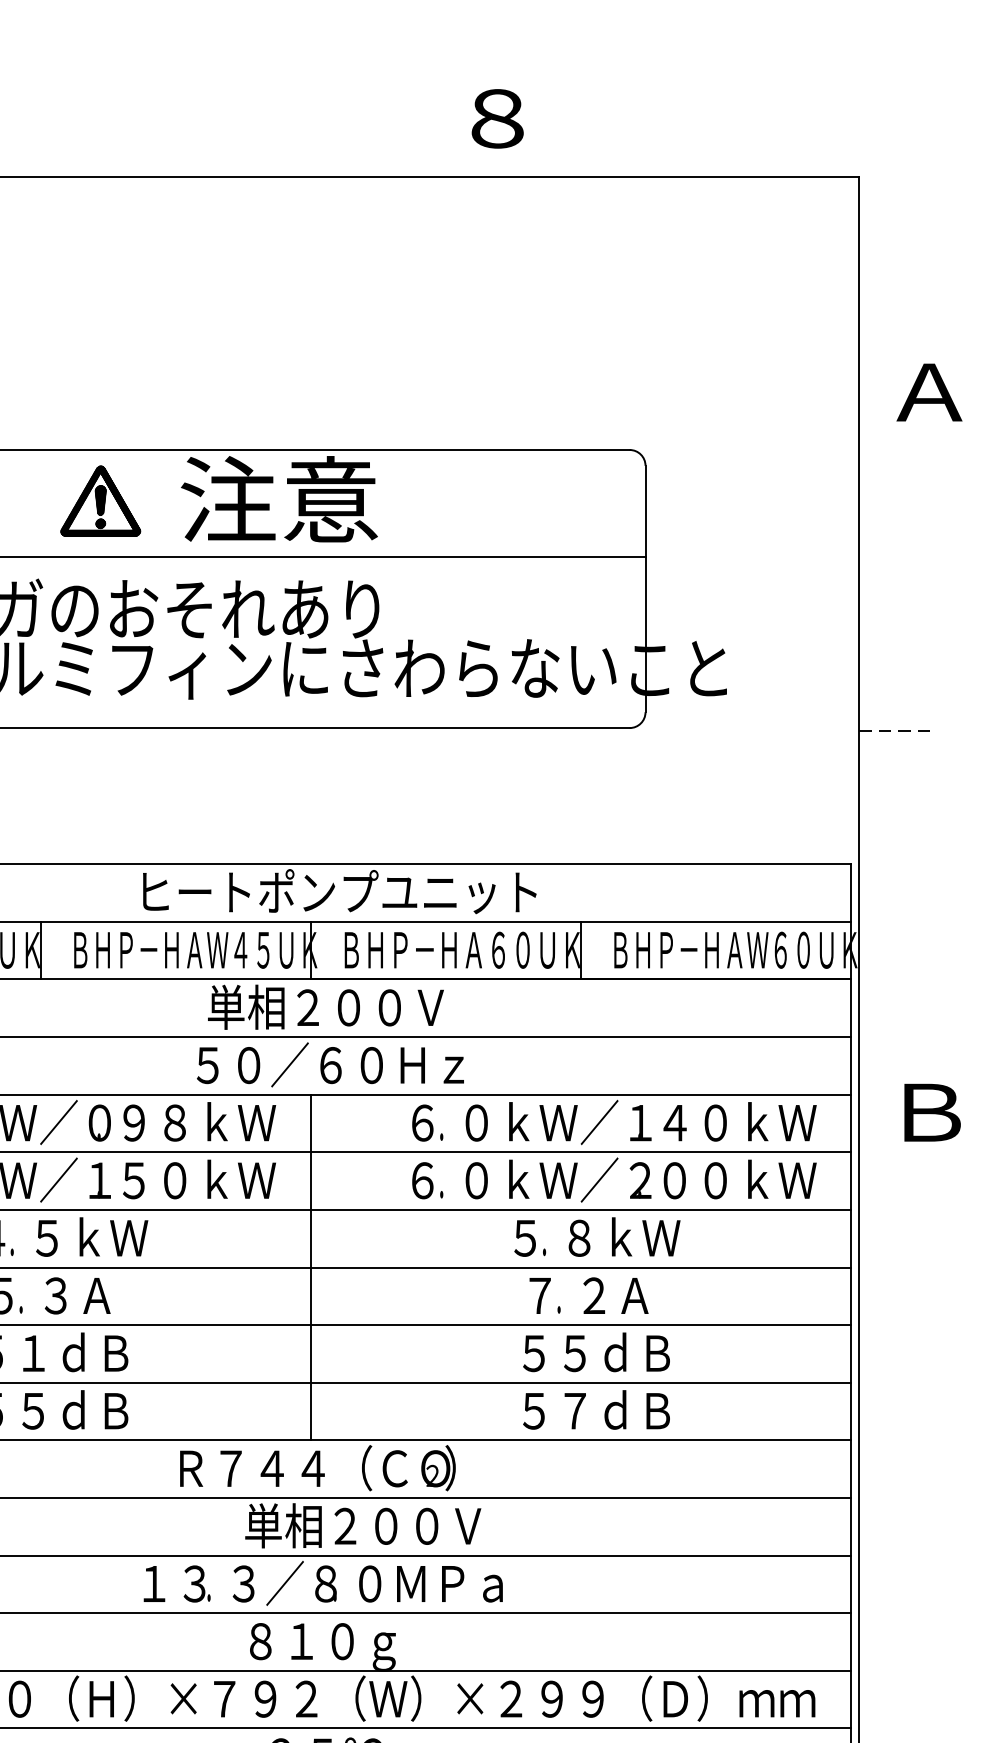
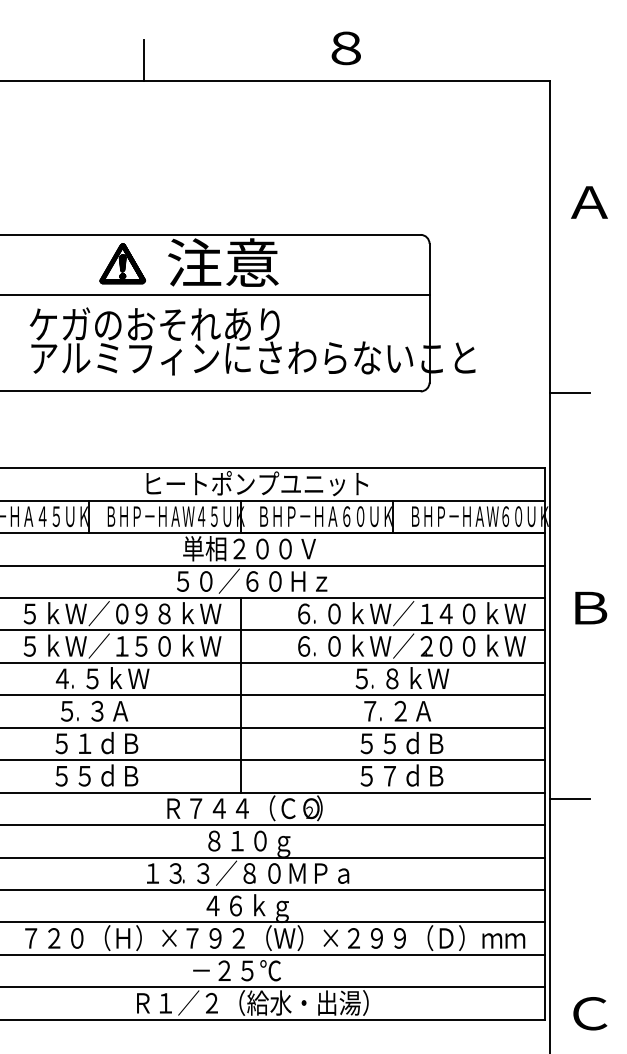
line: (139, 140) -> (144, 60), added
line: (895, 731) -> (570, 393), dashed -> solid
line: (893, 1450) -> (569, 798), added
text: (363, 1528) -> (270, 842), 単相２００Ｖ -> ８１０ｇ
text: (300, 1640) -> (235, 905), ８１０ｇ -> ４６ｋｇ

